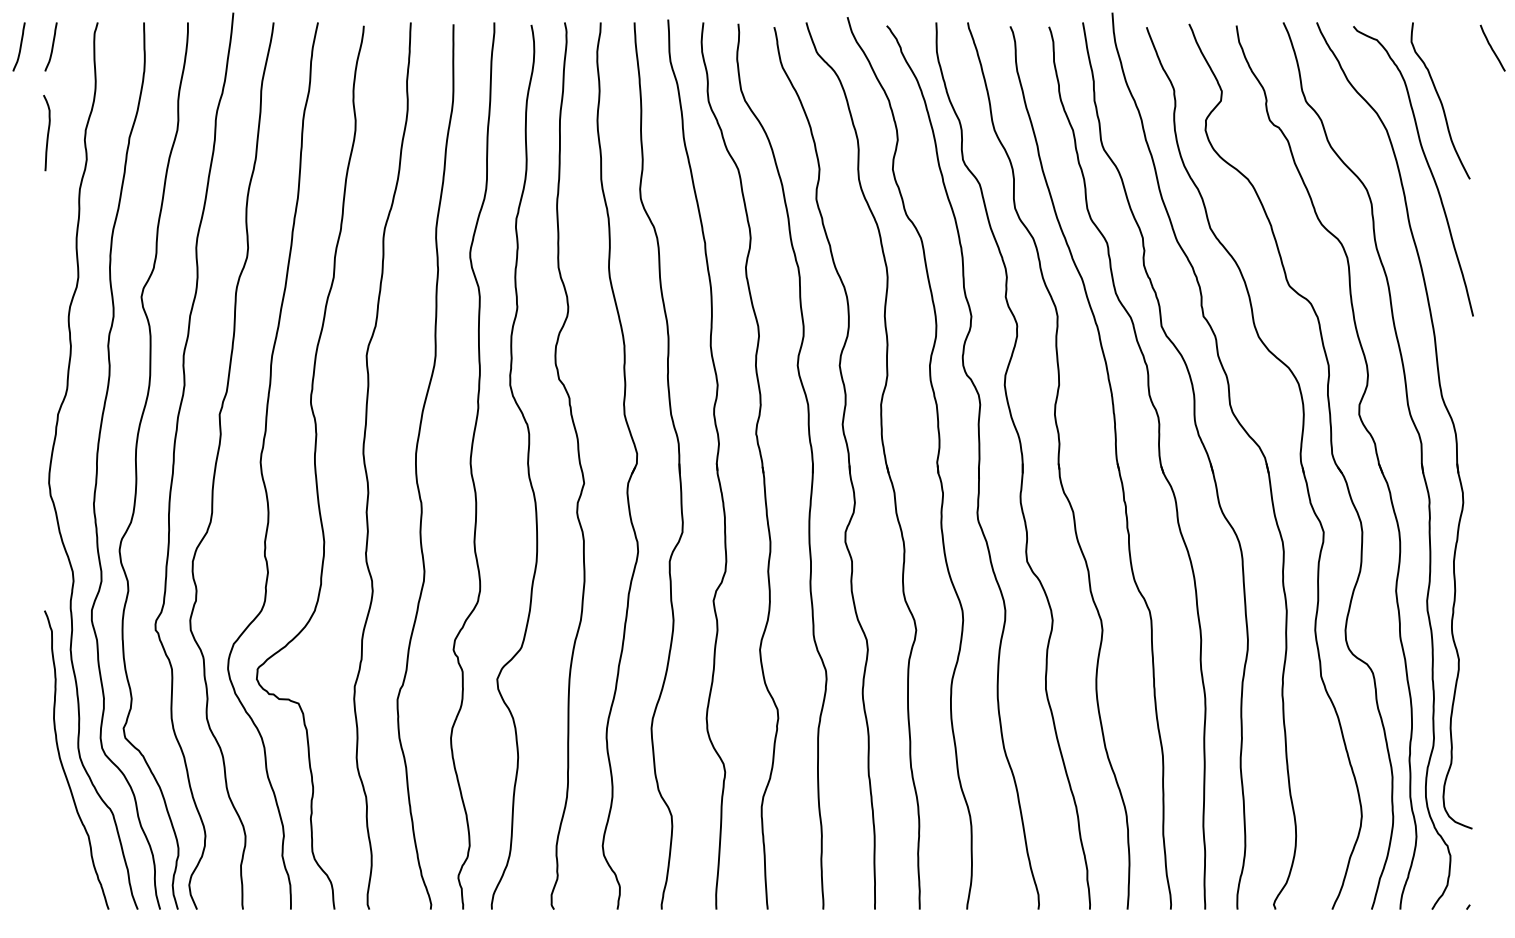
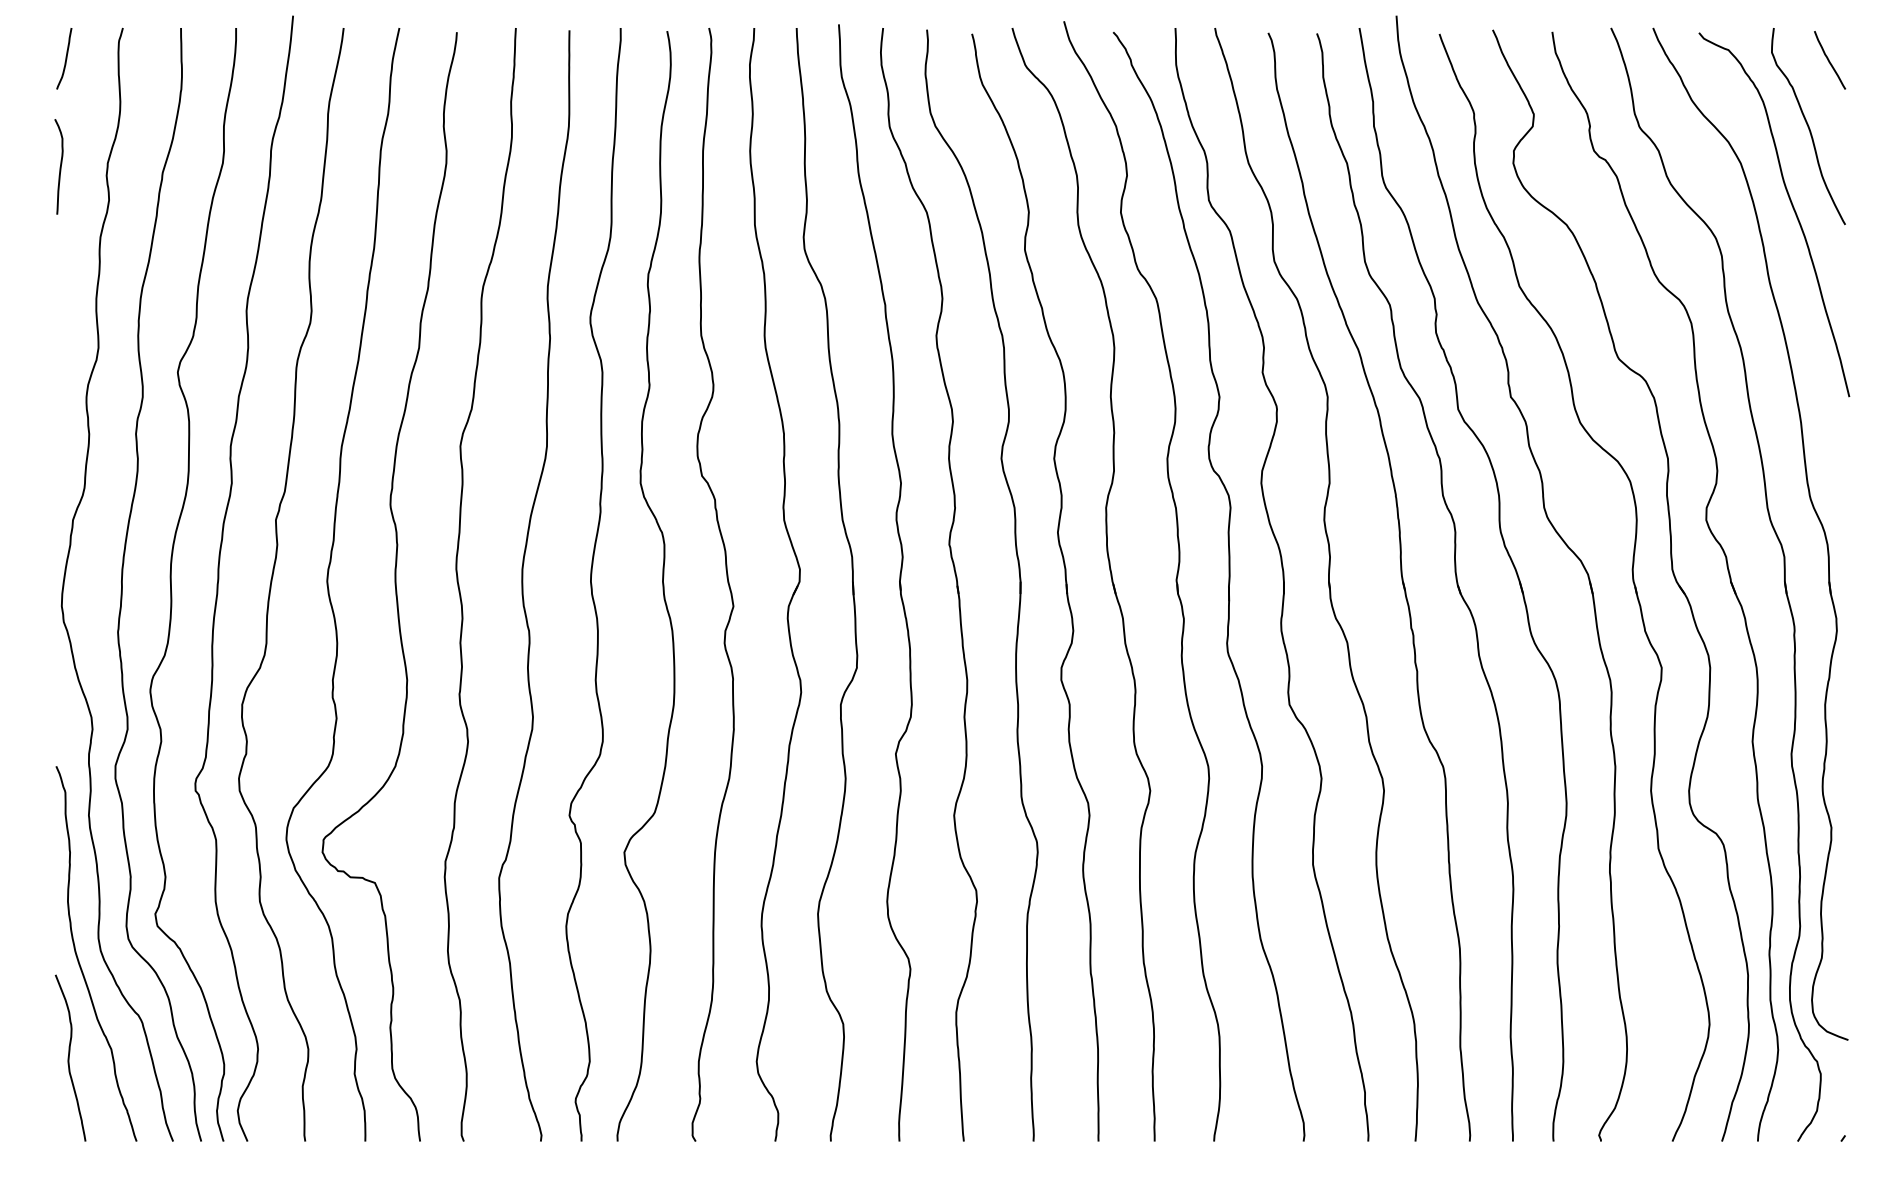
curve: (19, 46) -> (24, 58), removed
curve: (1492, 47) -> (1829, 59), moved
curve: (55, 842) -> (69, 1057), added

